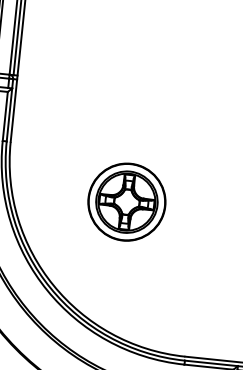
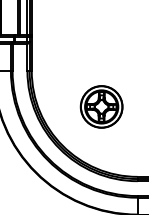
part: (126, 201) -> (101, 106), moved

